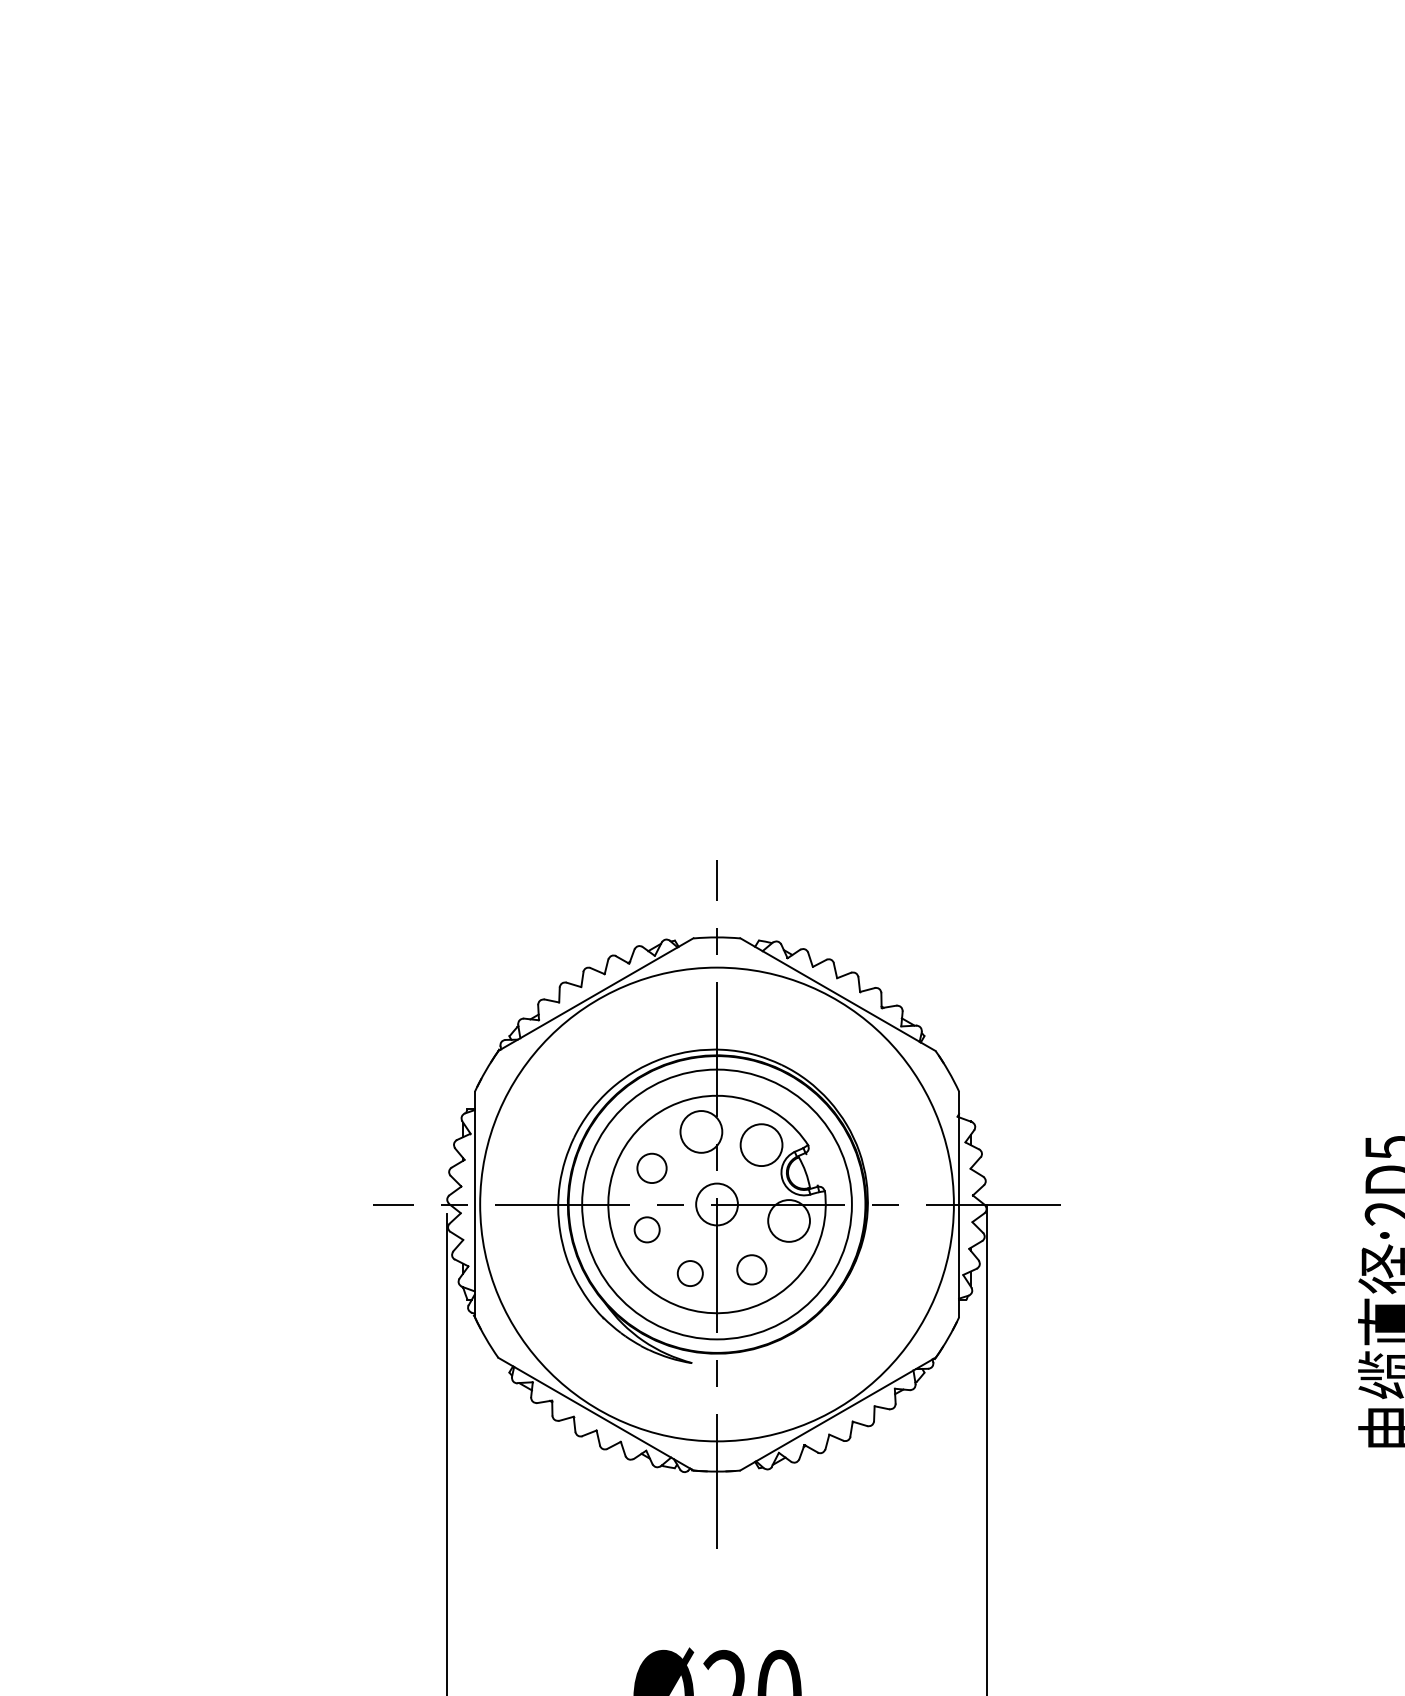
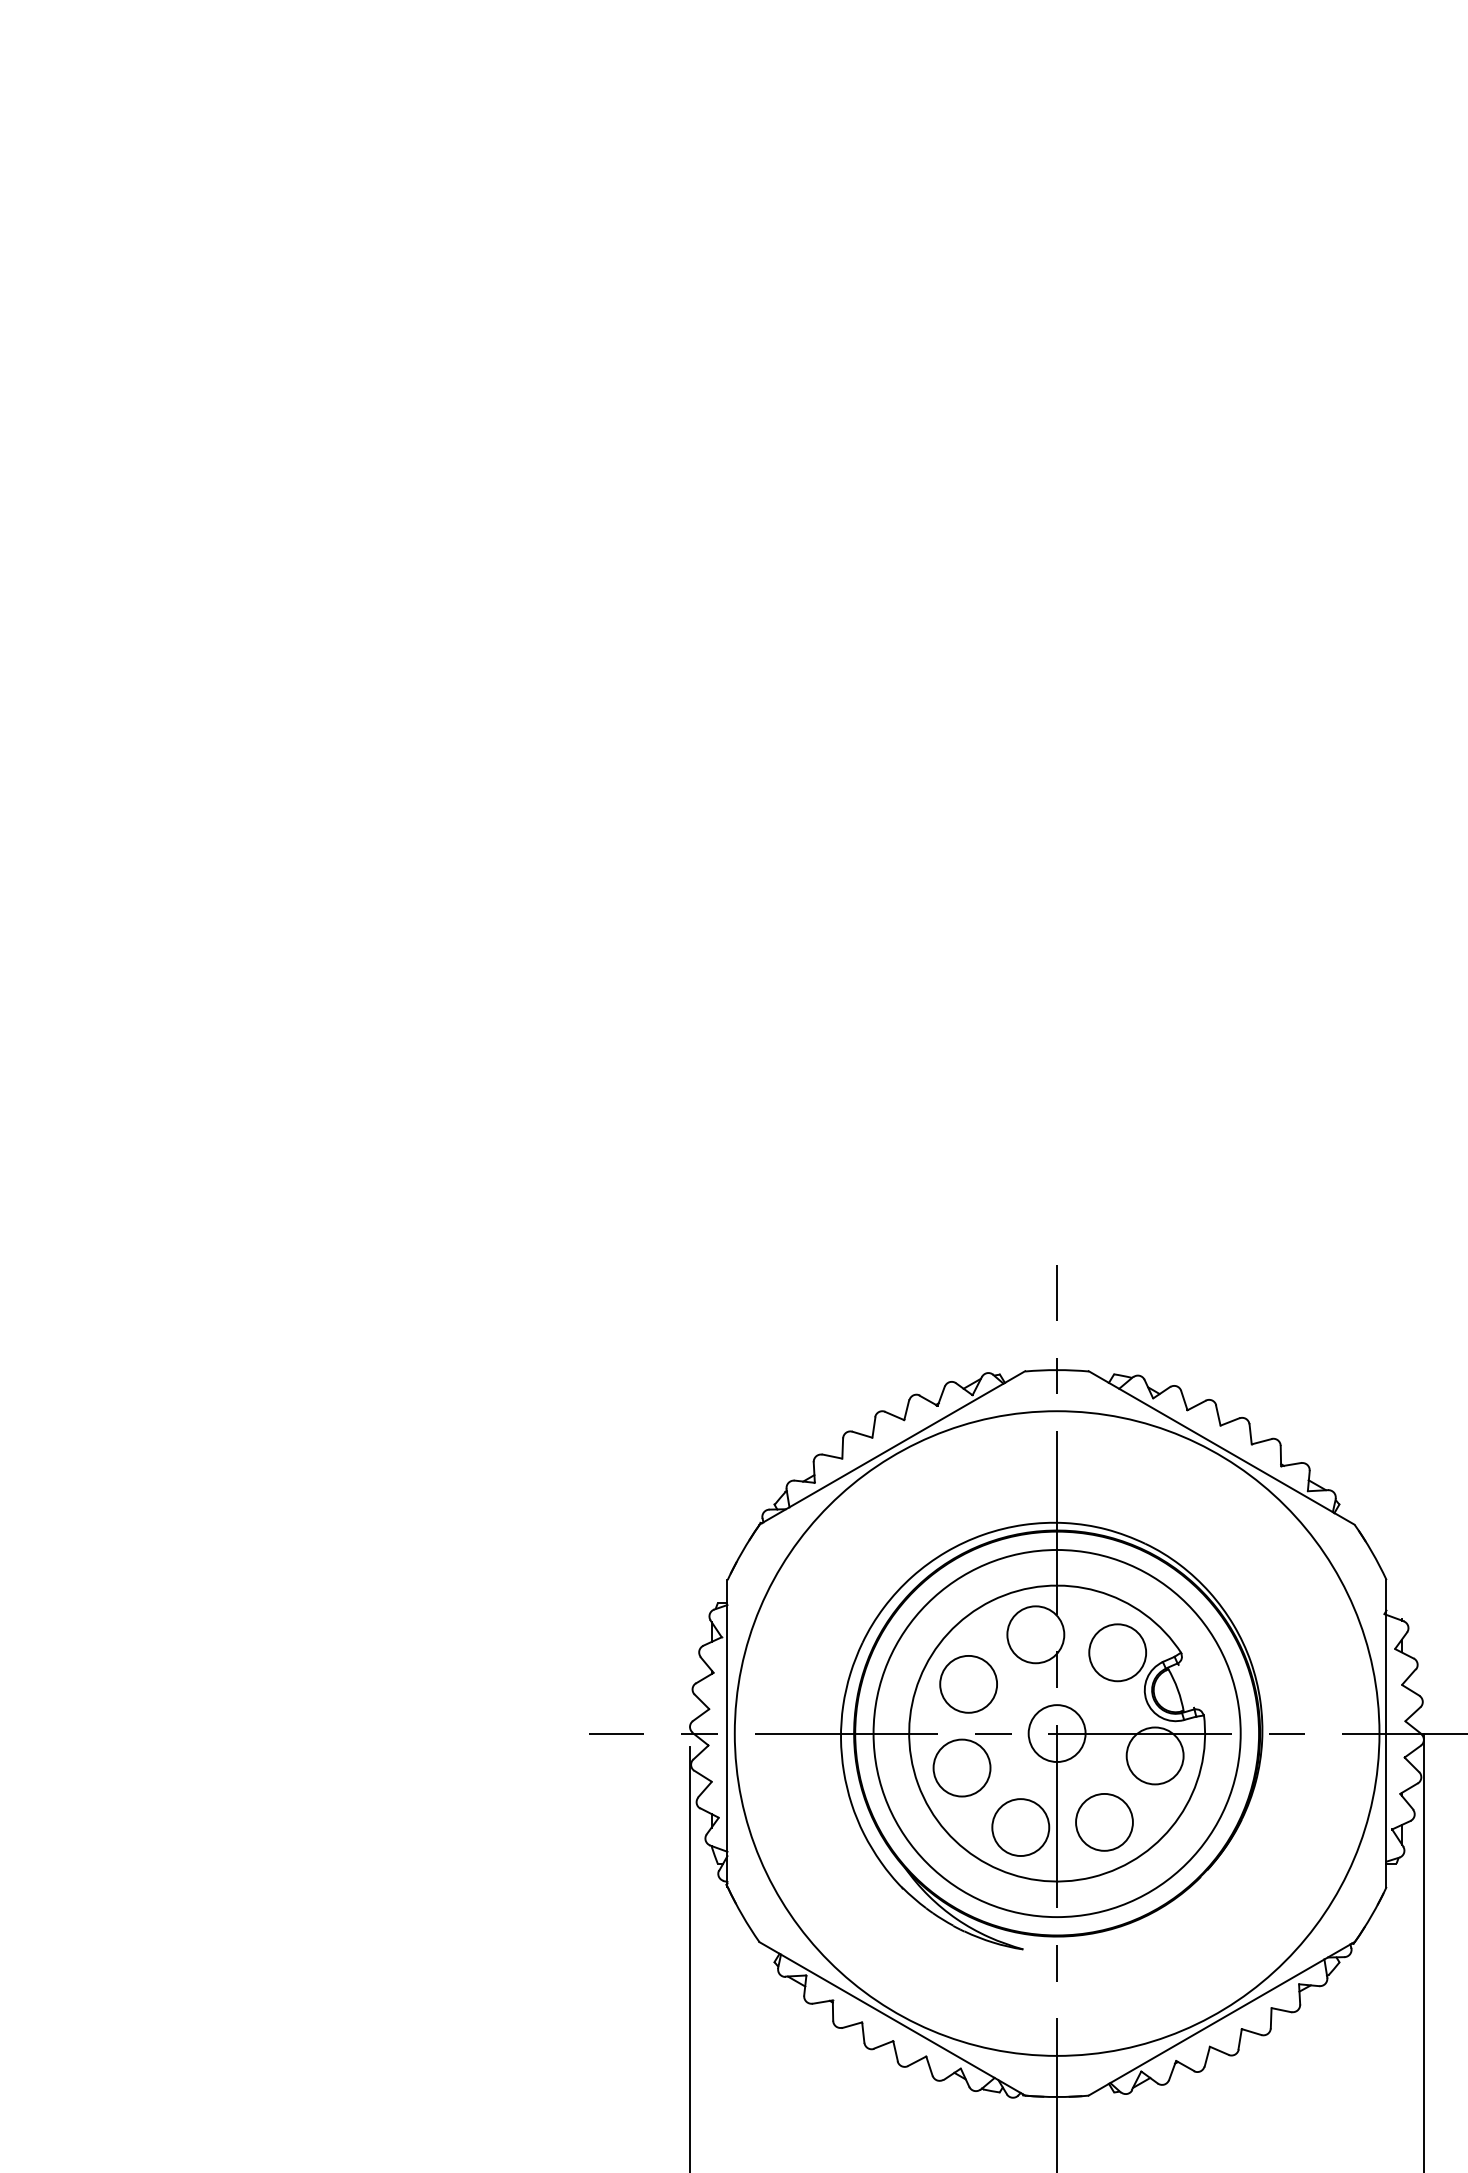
circle: (651, 1168) -> (967, 1684), size x1.43
circle: (647, 1229) -> (962, 1767), size x1.67
circle: (751, 1269) -> (1104, 1821), size x1.43
circle: (690, 1273) -> (1021, 1827), size x1.67

